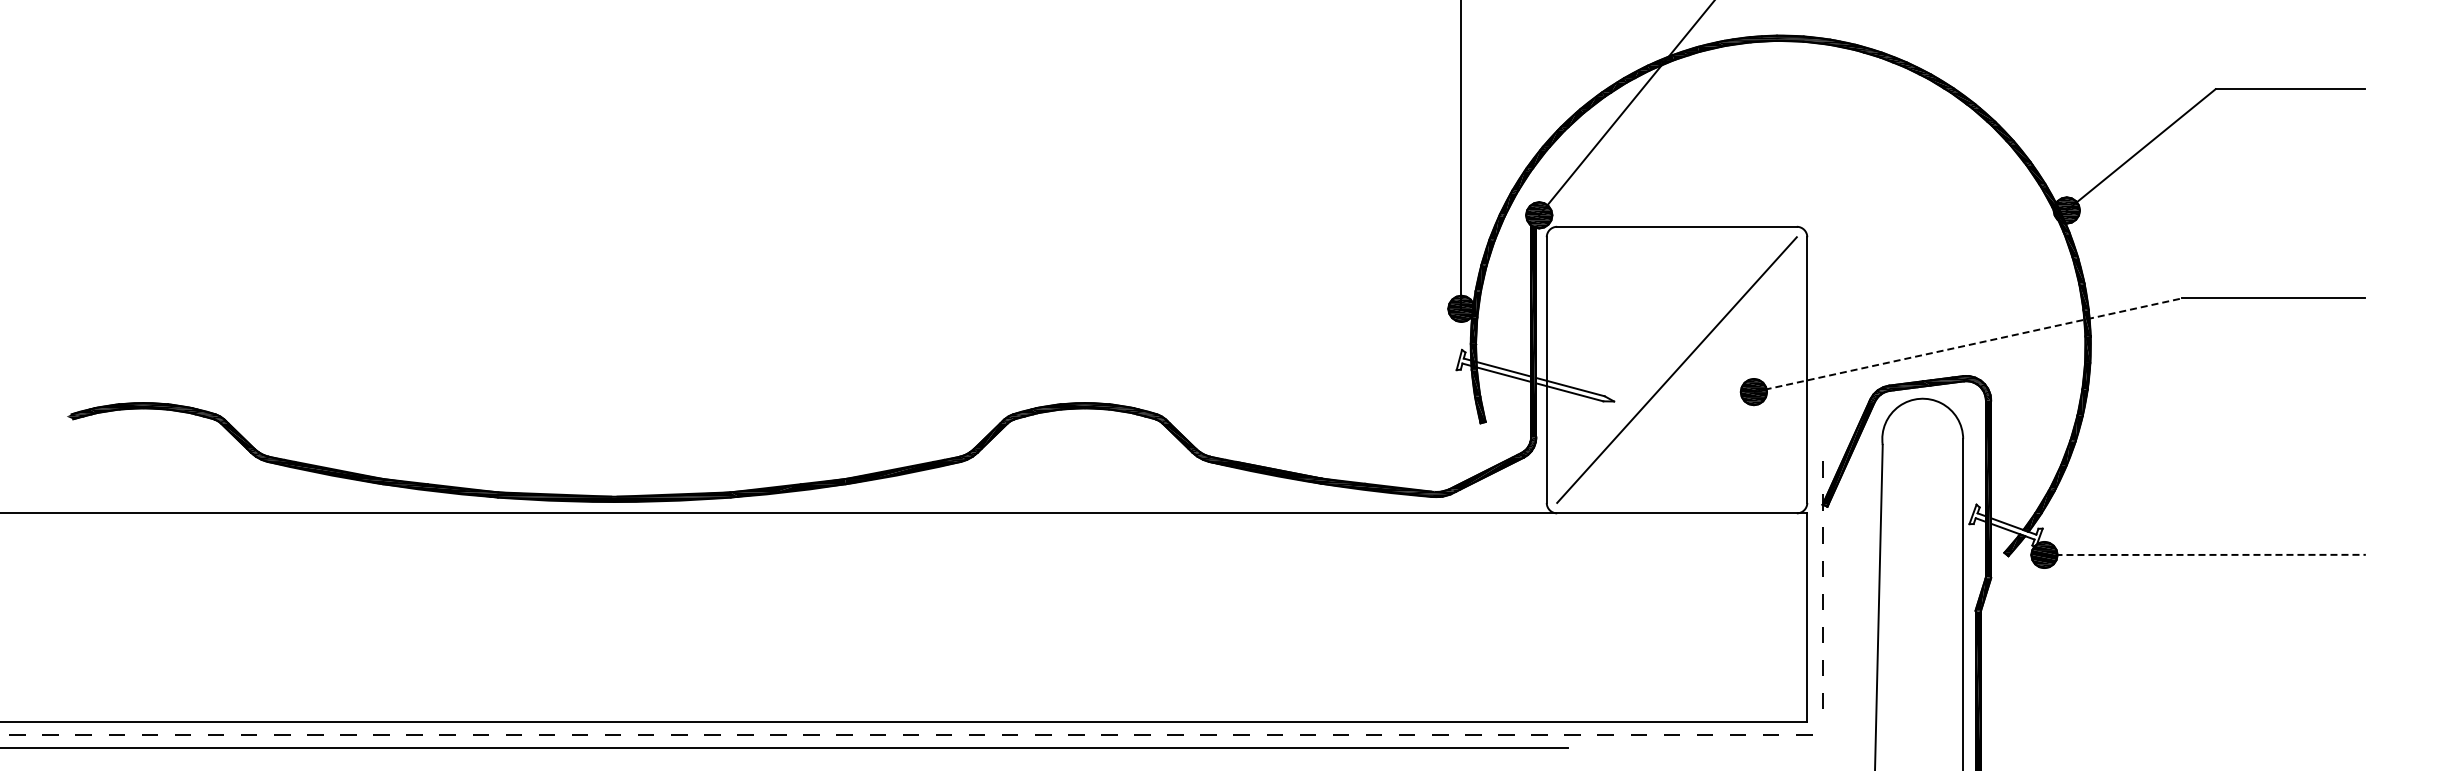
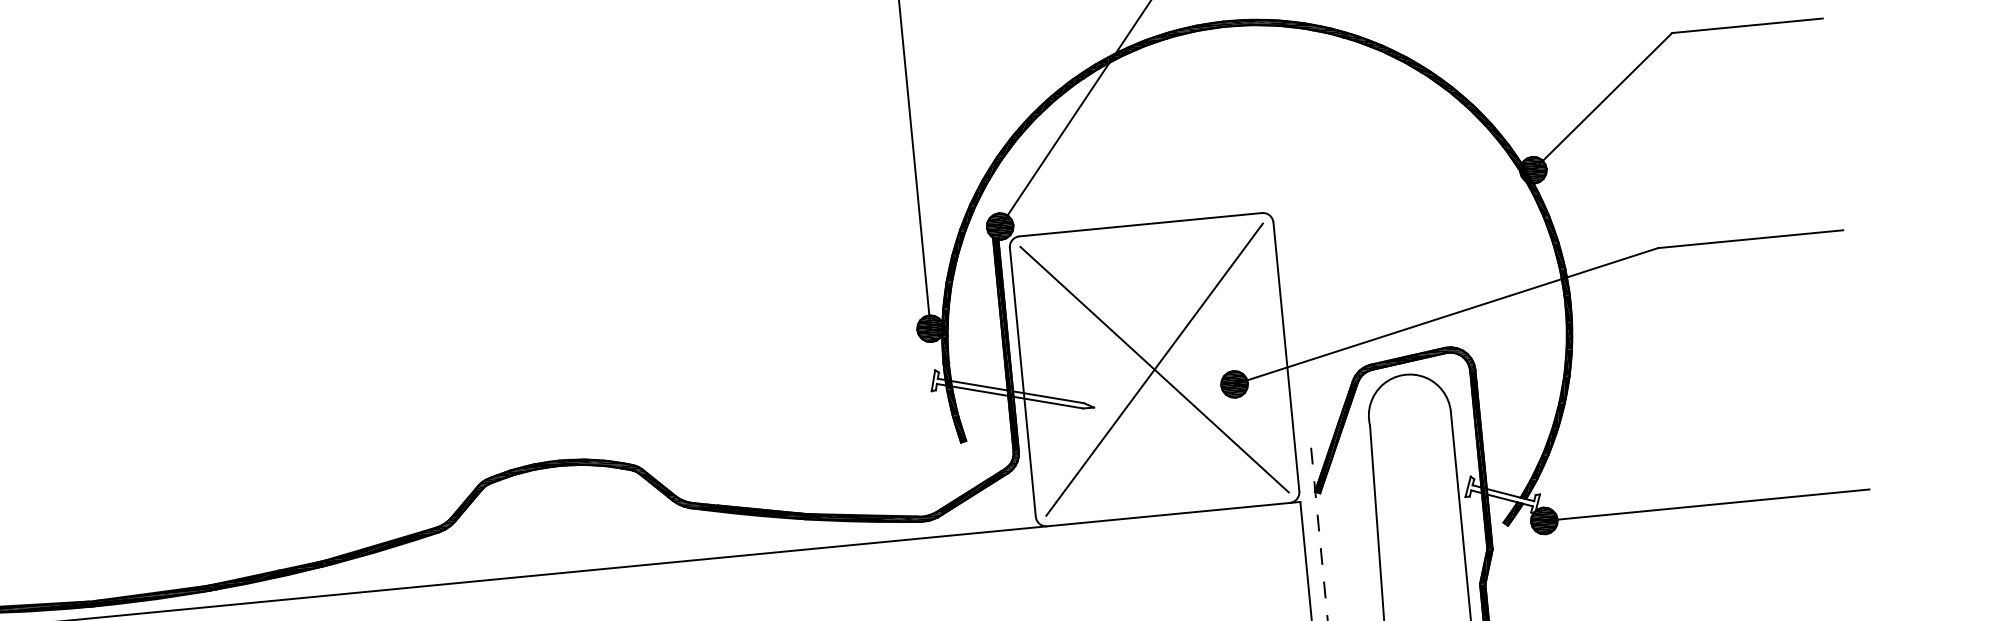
line: (1967, 345) -> (1446, 316), dashed -> solid
line: (1676, 369) -> (1154, 369), added
line: (2205, 554) -> (1707, 504), dashed -> solid

